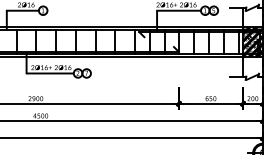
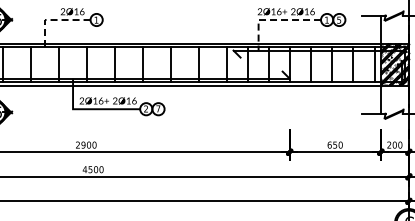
line: (12, 11) -> (52, 20), solid -> dashed
line: (167, 11) -> (273, 20), solid -> dashed

